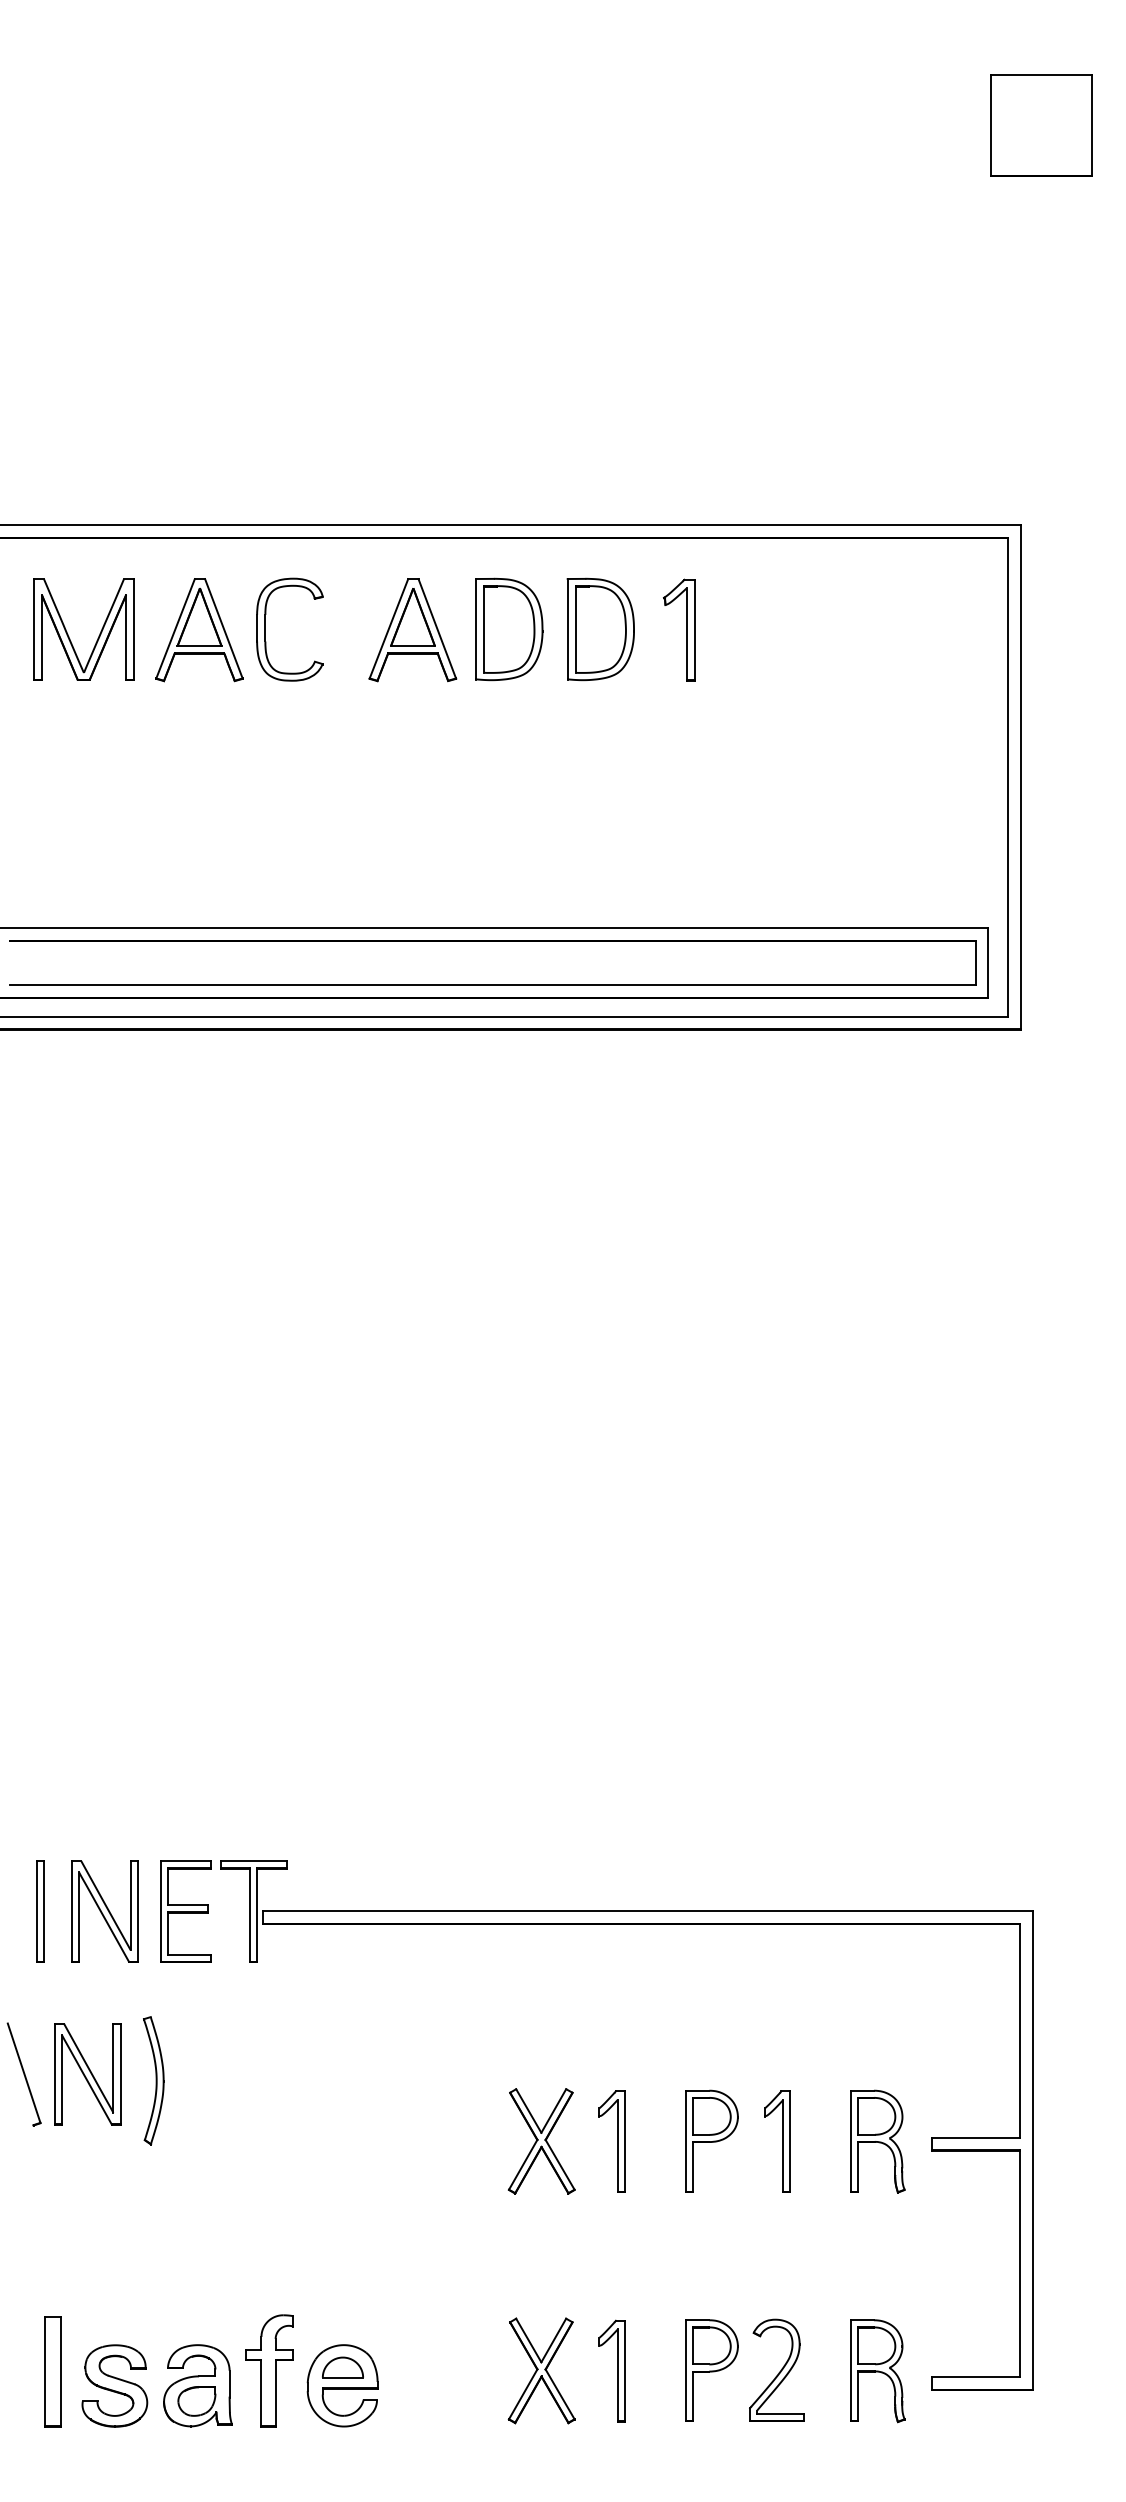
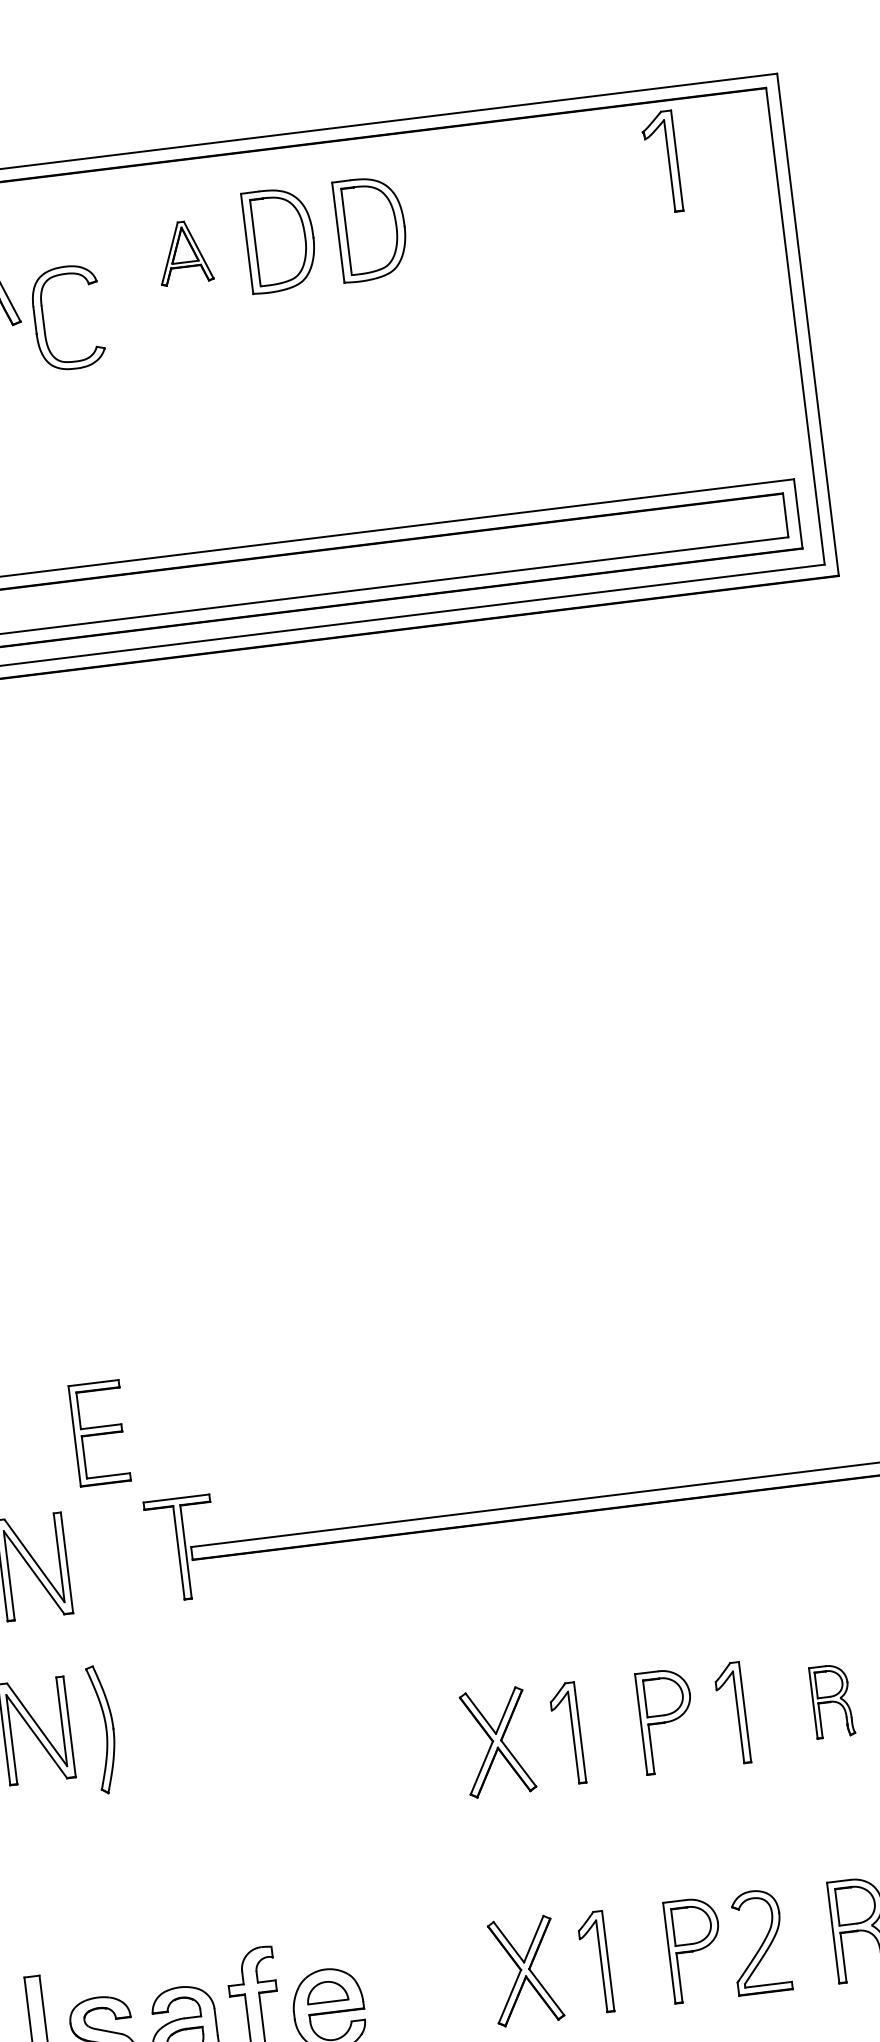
part: (265, 629) -> (43, 320), moved
part: (686, 629) -> (669, 161), moved
part: (412, 630) -> (183, 252), size x0.6
part: (185, 1911) -> (99, 1433), moved
part: (877, 2141) -> (831, 1701), size x0.7

